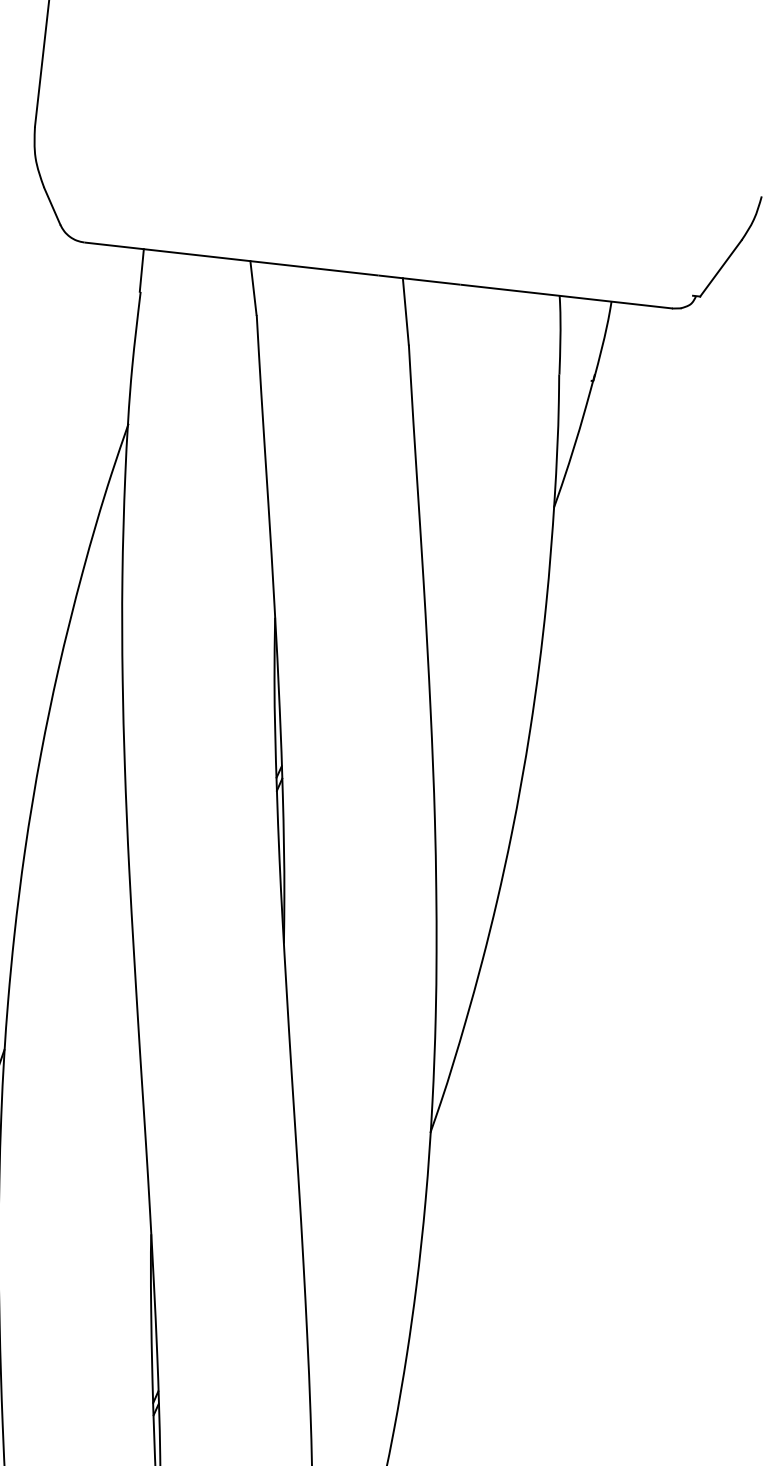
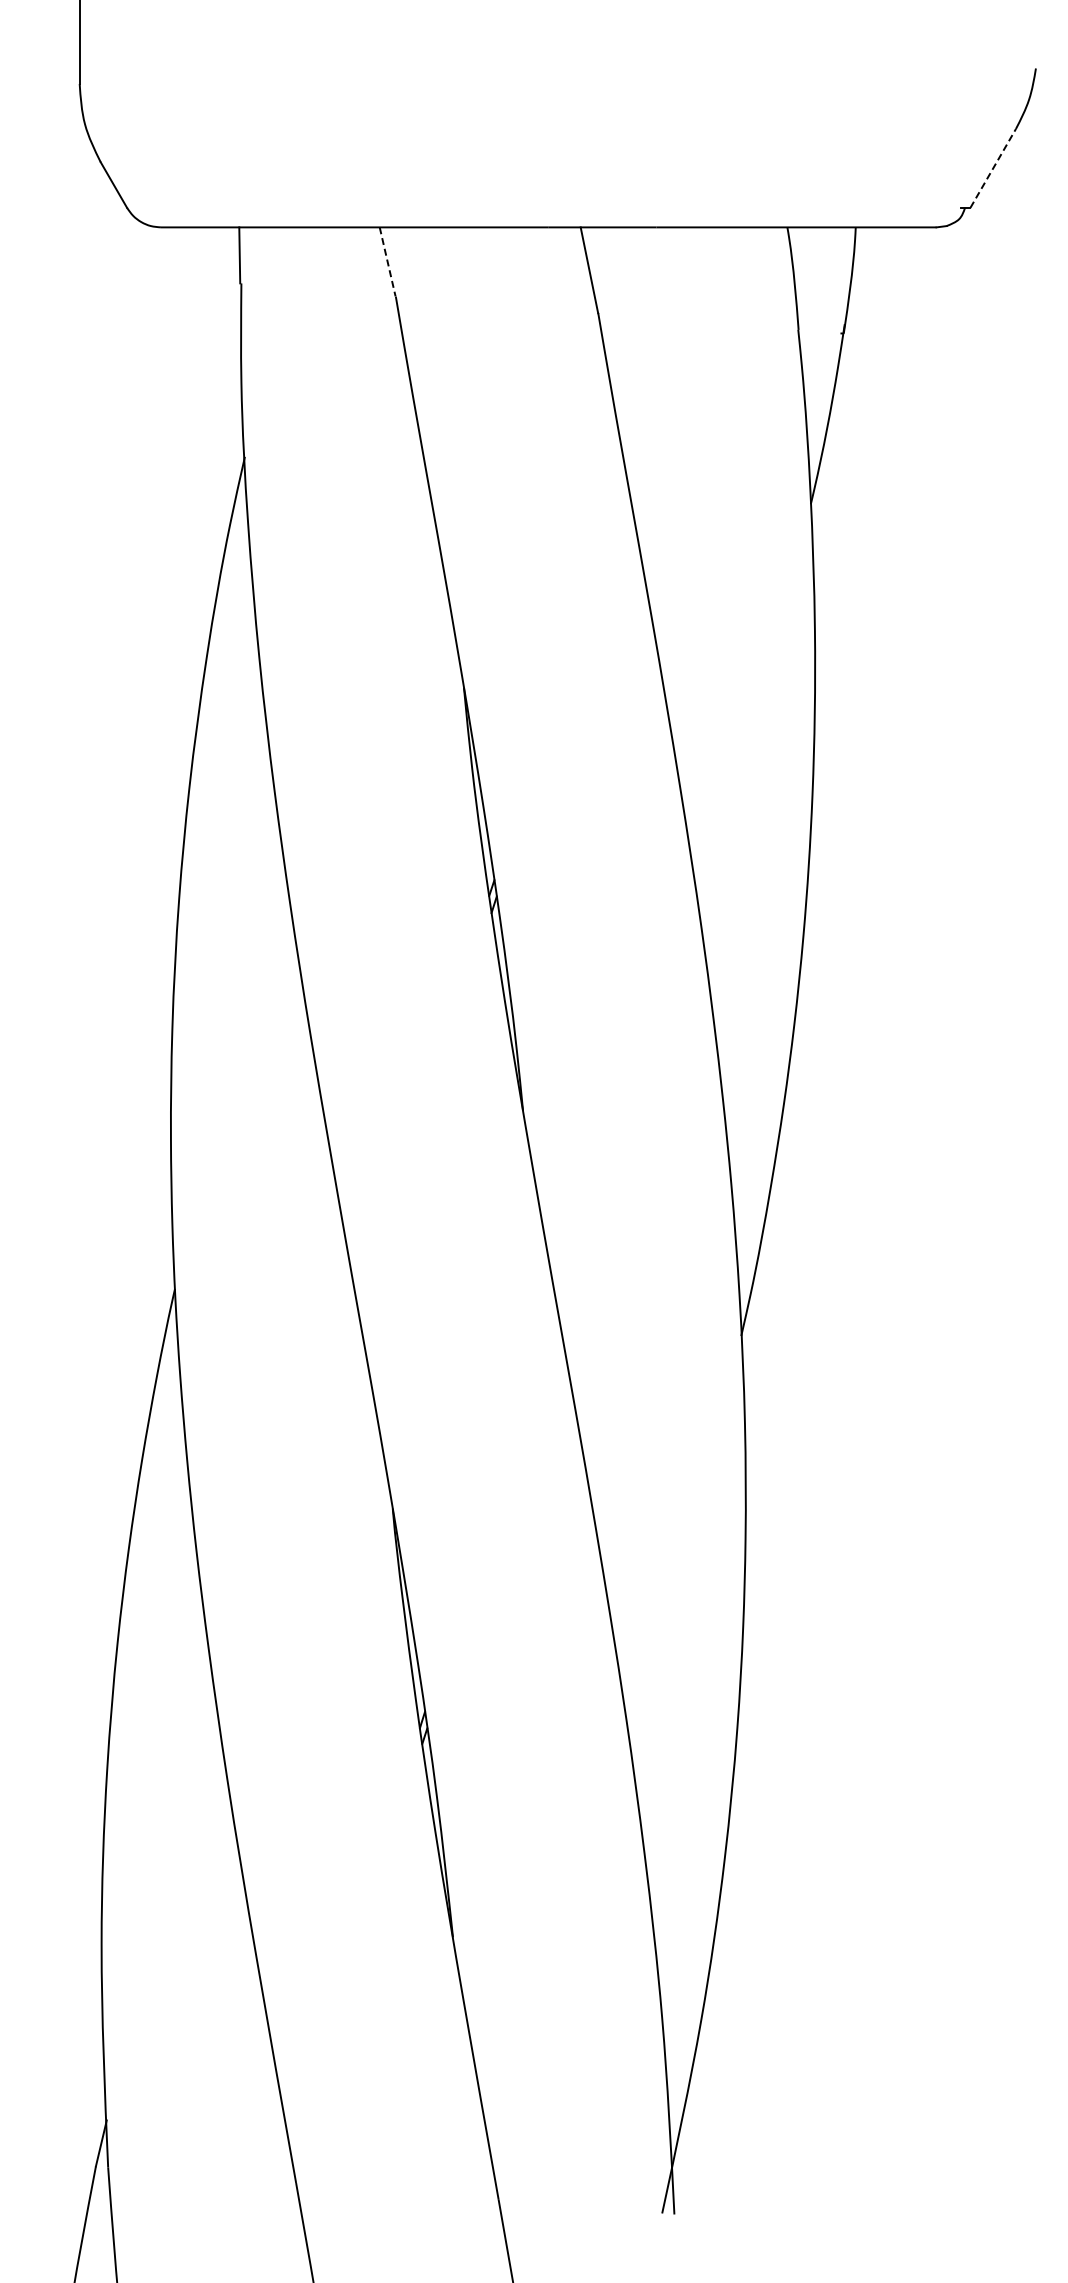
line: (721, 268) -> (993, 168), solid -> dashed
line: (253, 288) -> (387, 262), solid -> dashed

